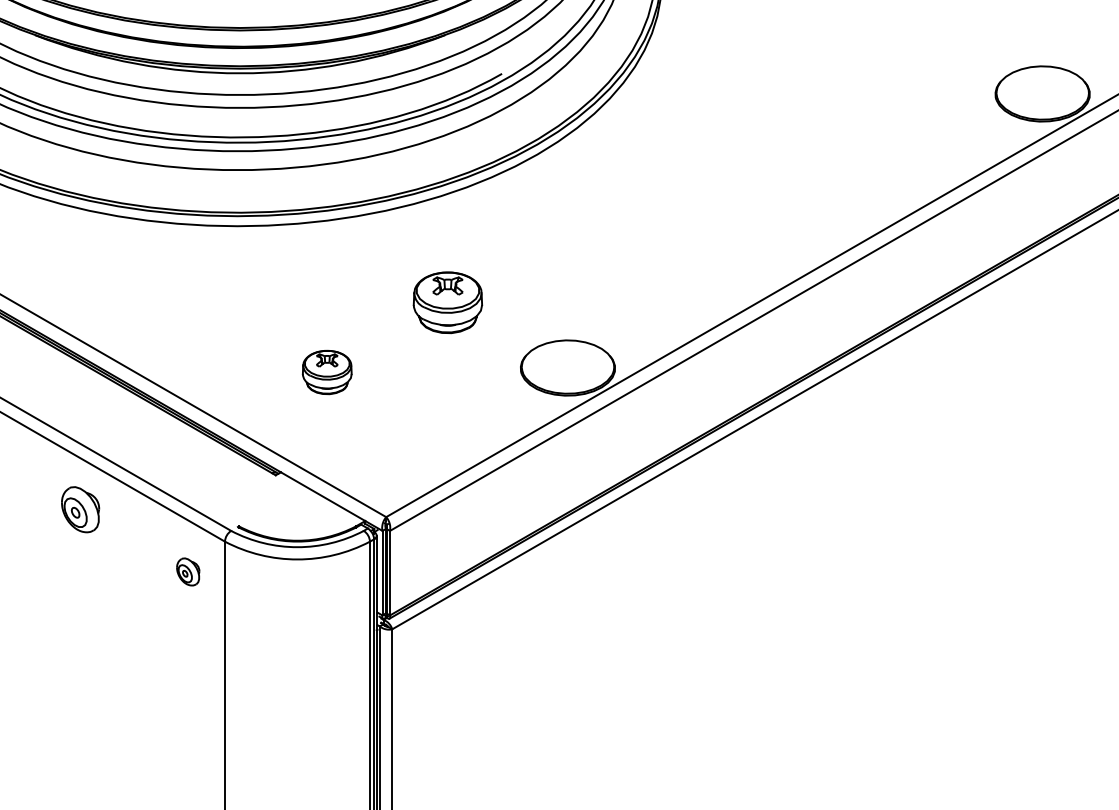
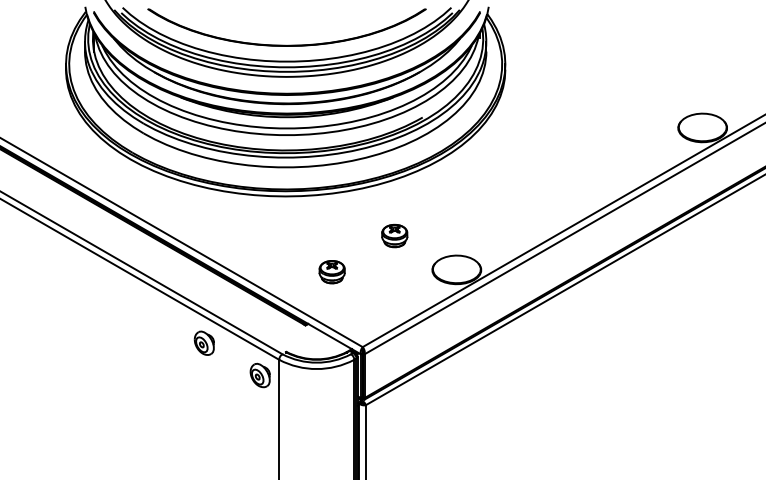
part: (447, 301) -> (394, 235), size x0.71
part: (186, 571) -> (259, 375), size x1.67

